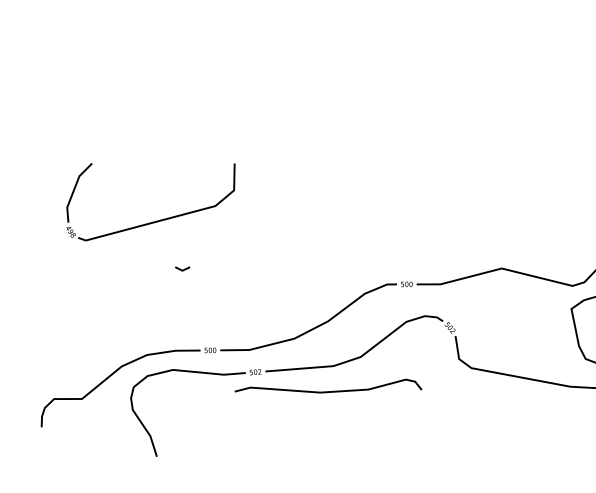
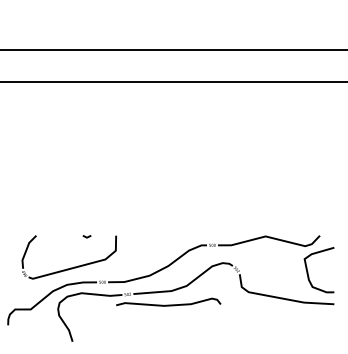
part: (153, 220) -> (70, 267), moved

